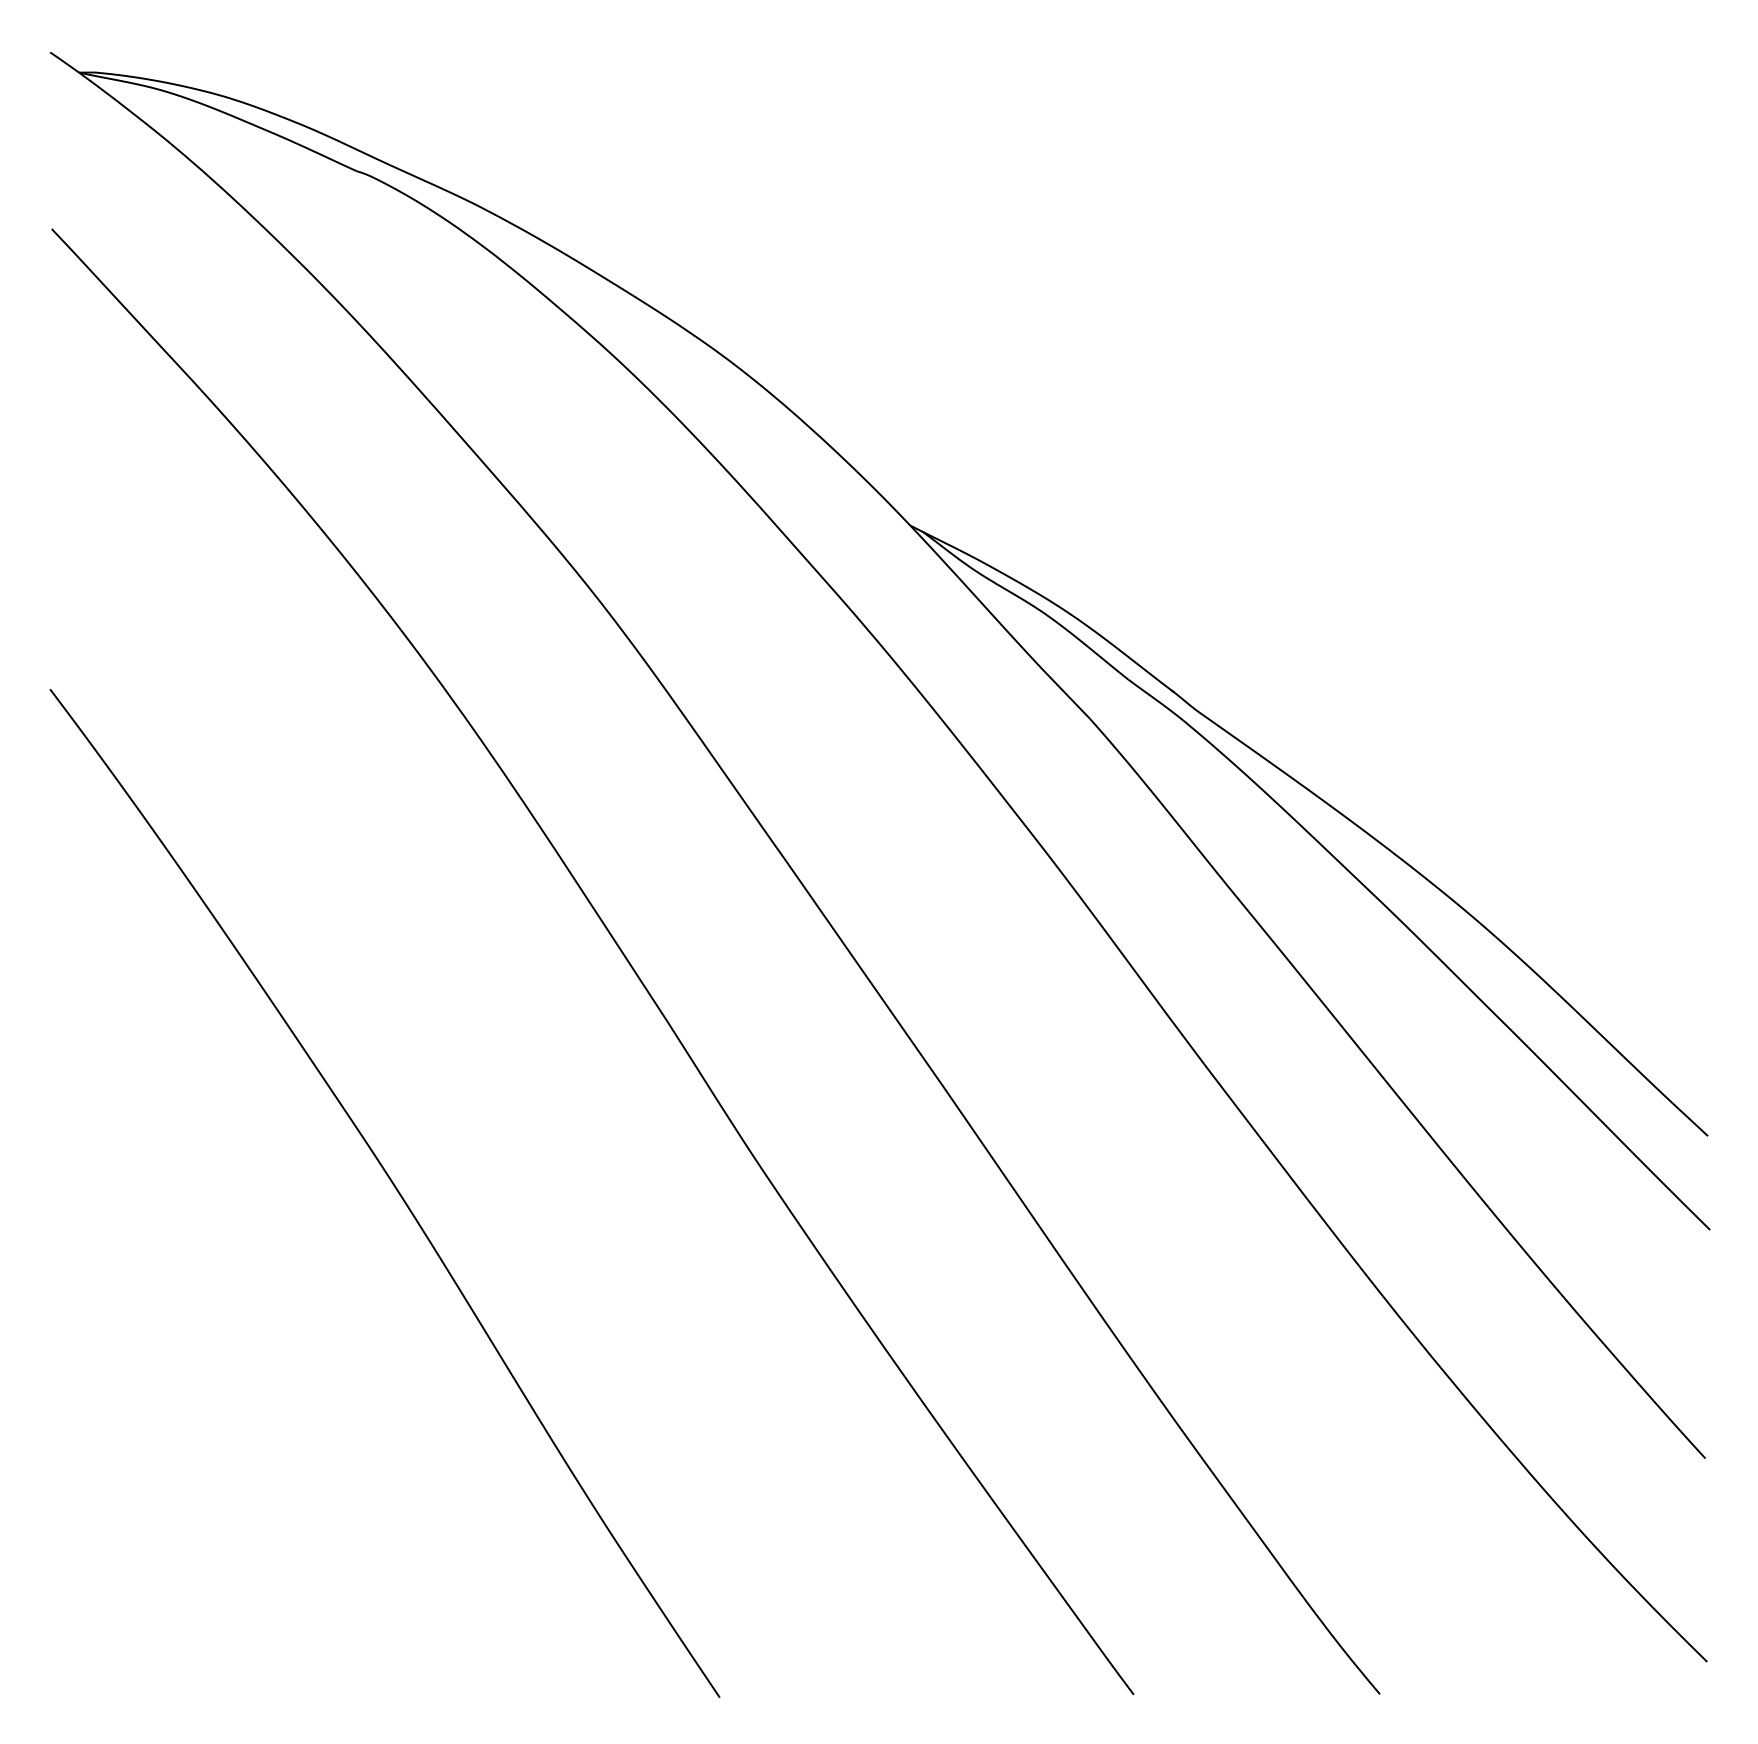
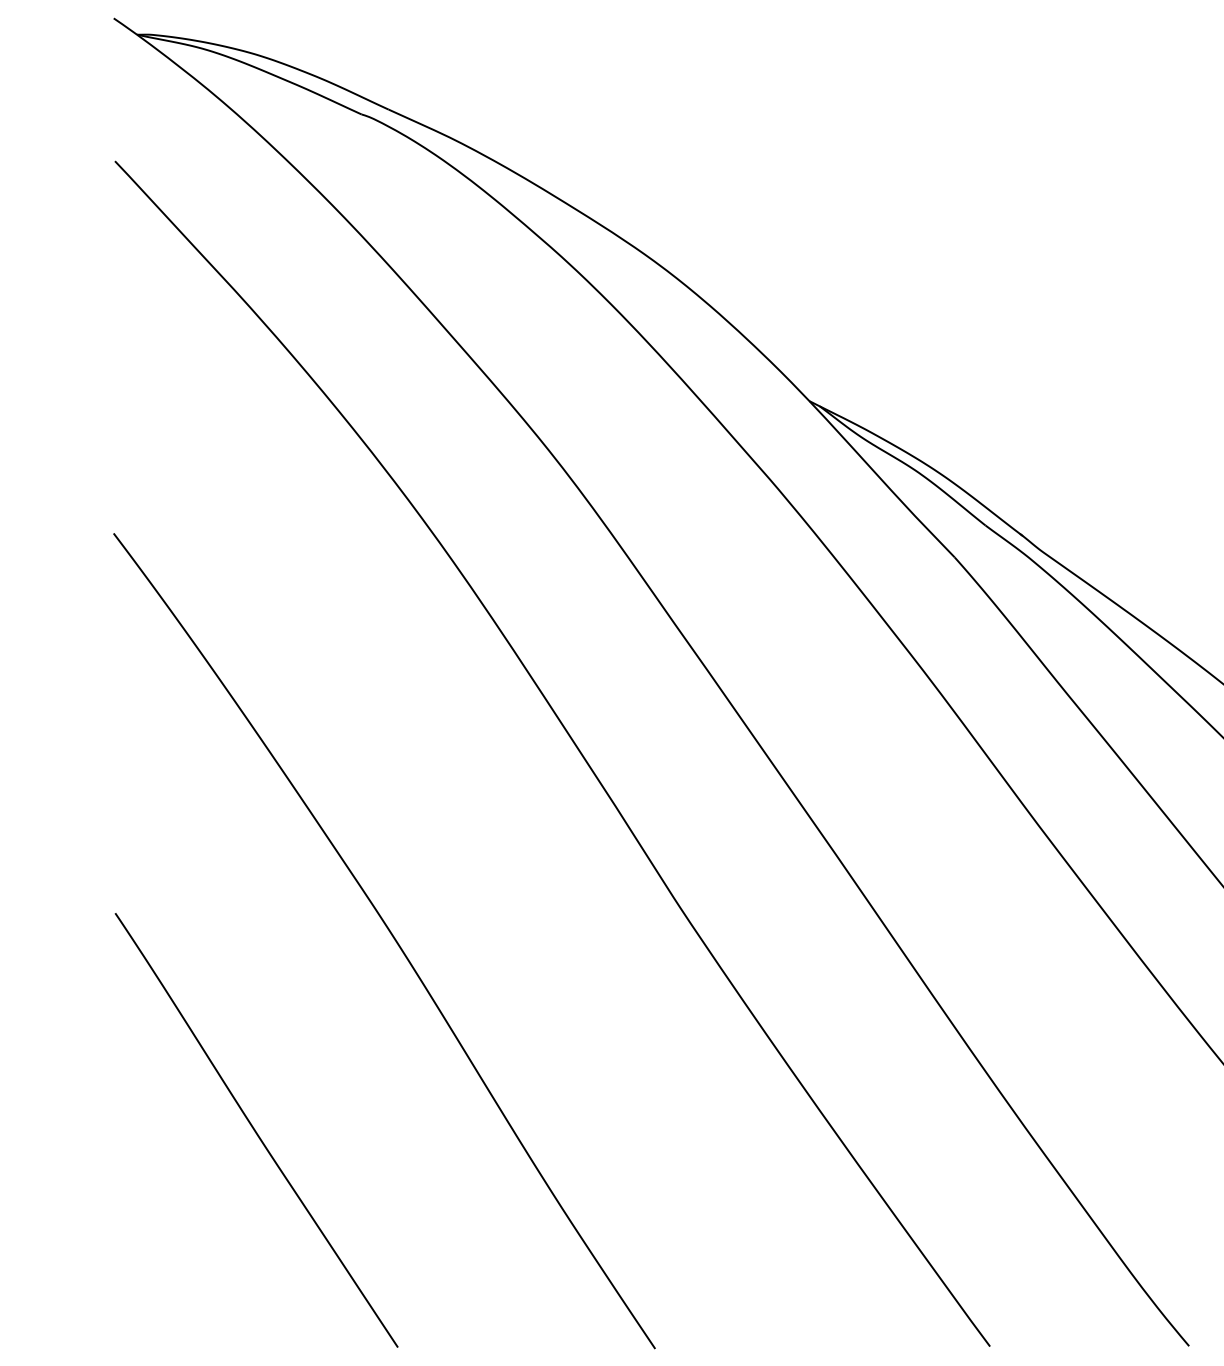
curve: (225, 1427) -> (255, 1130), added

